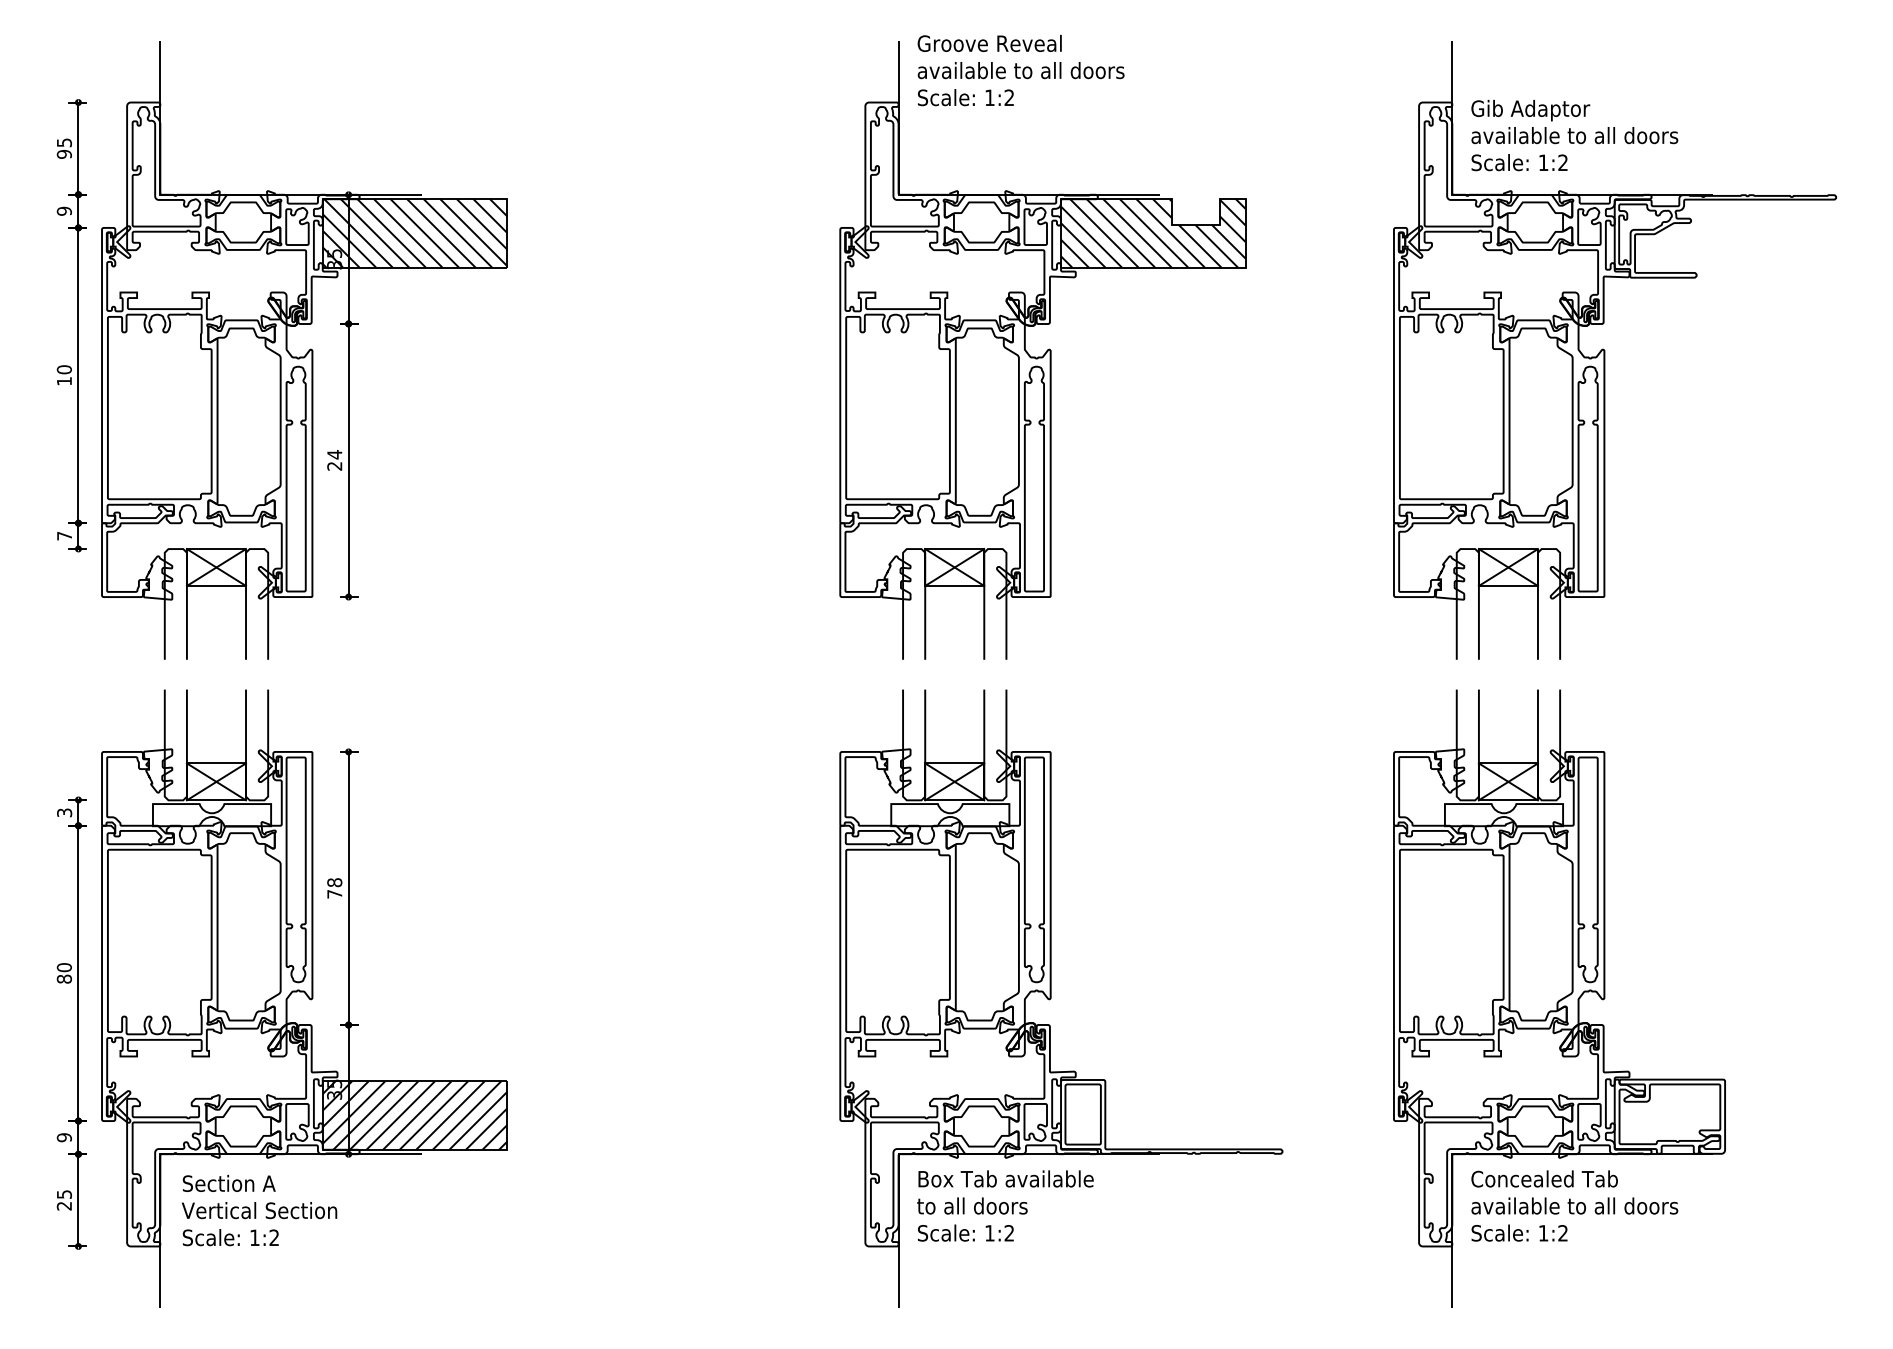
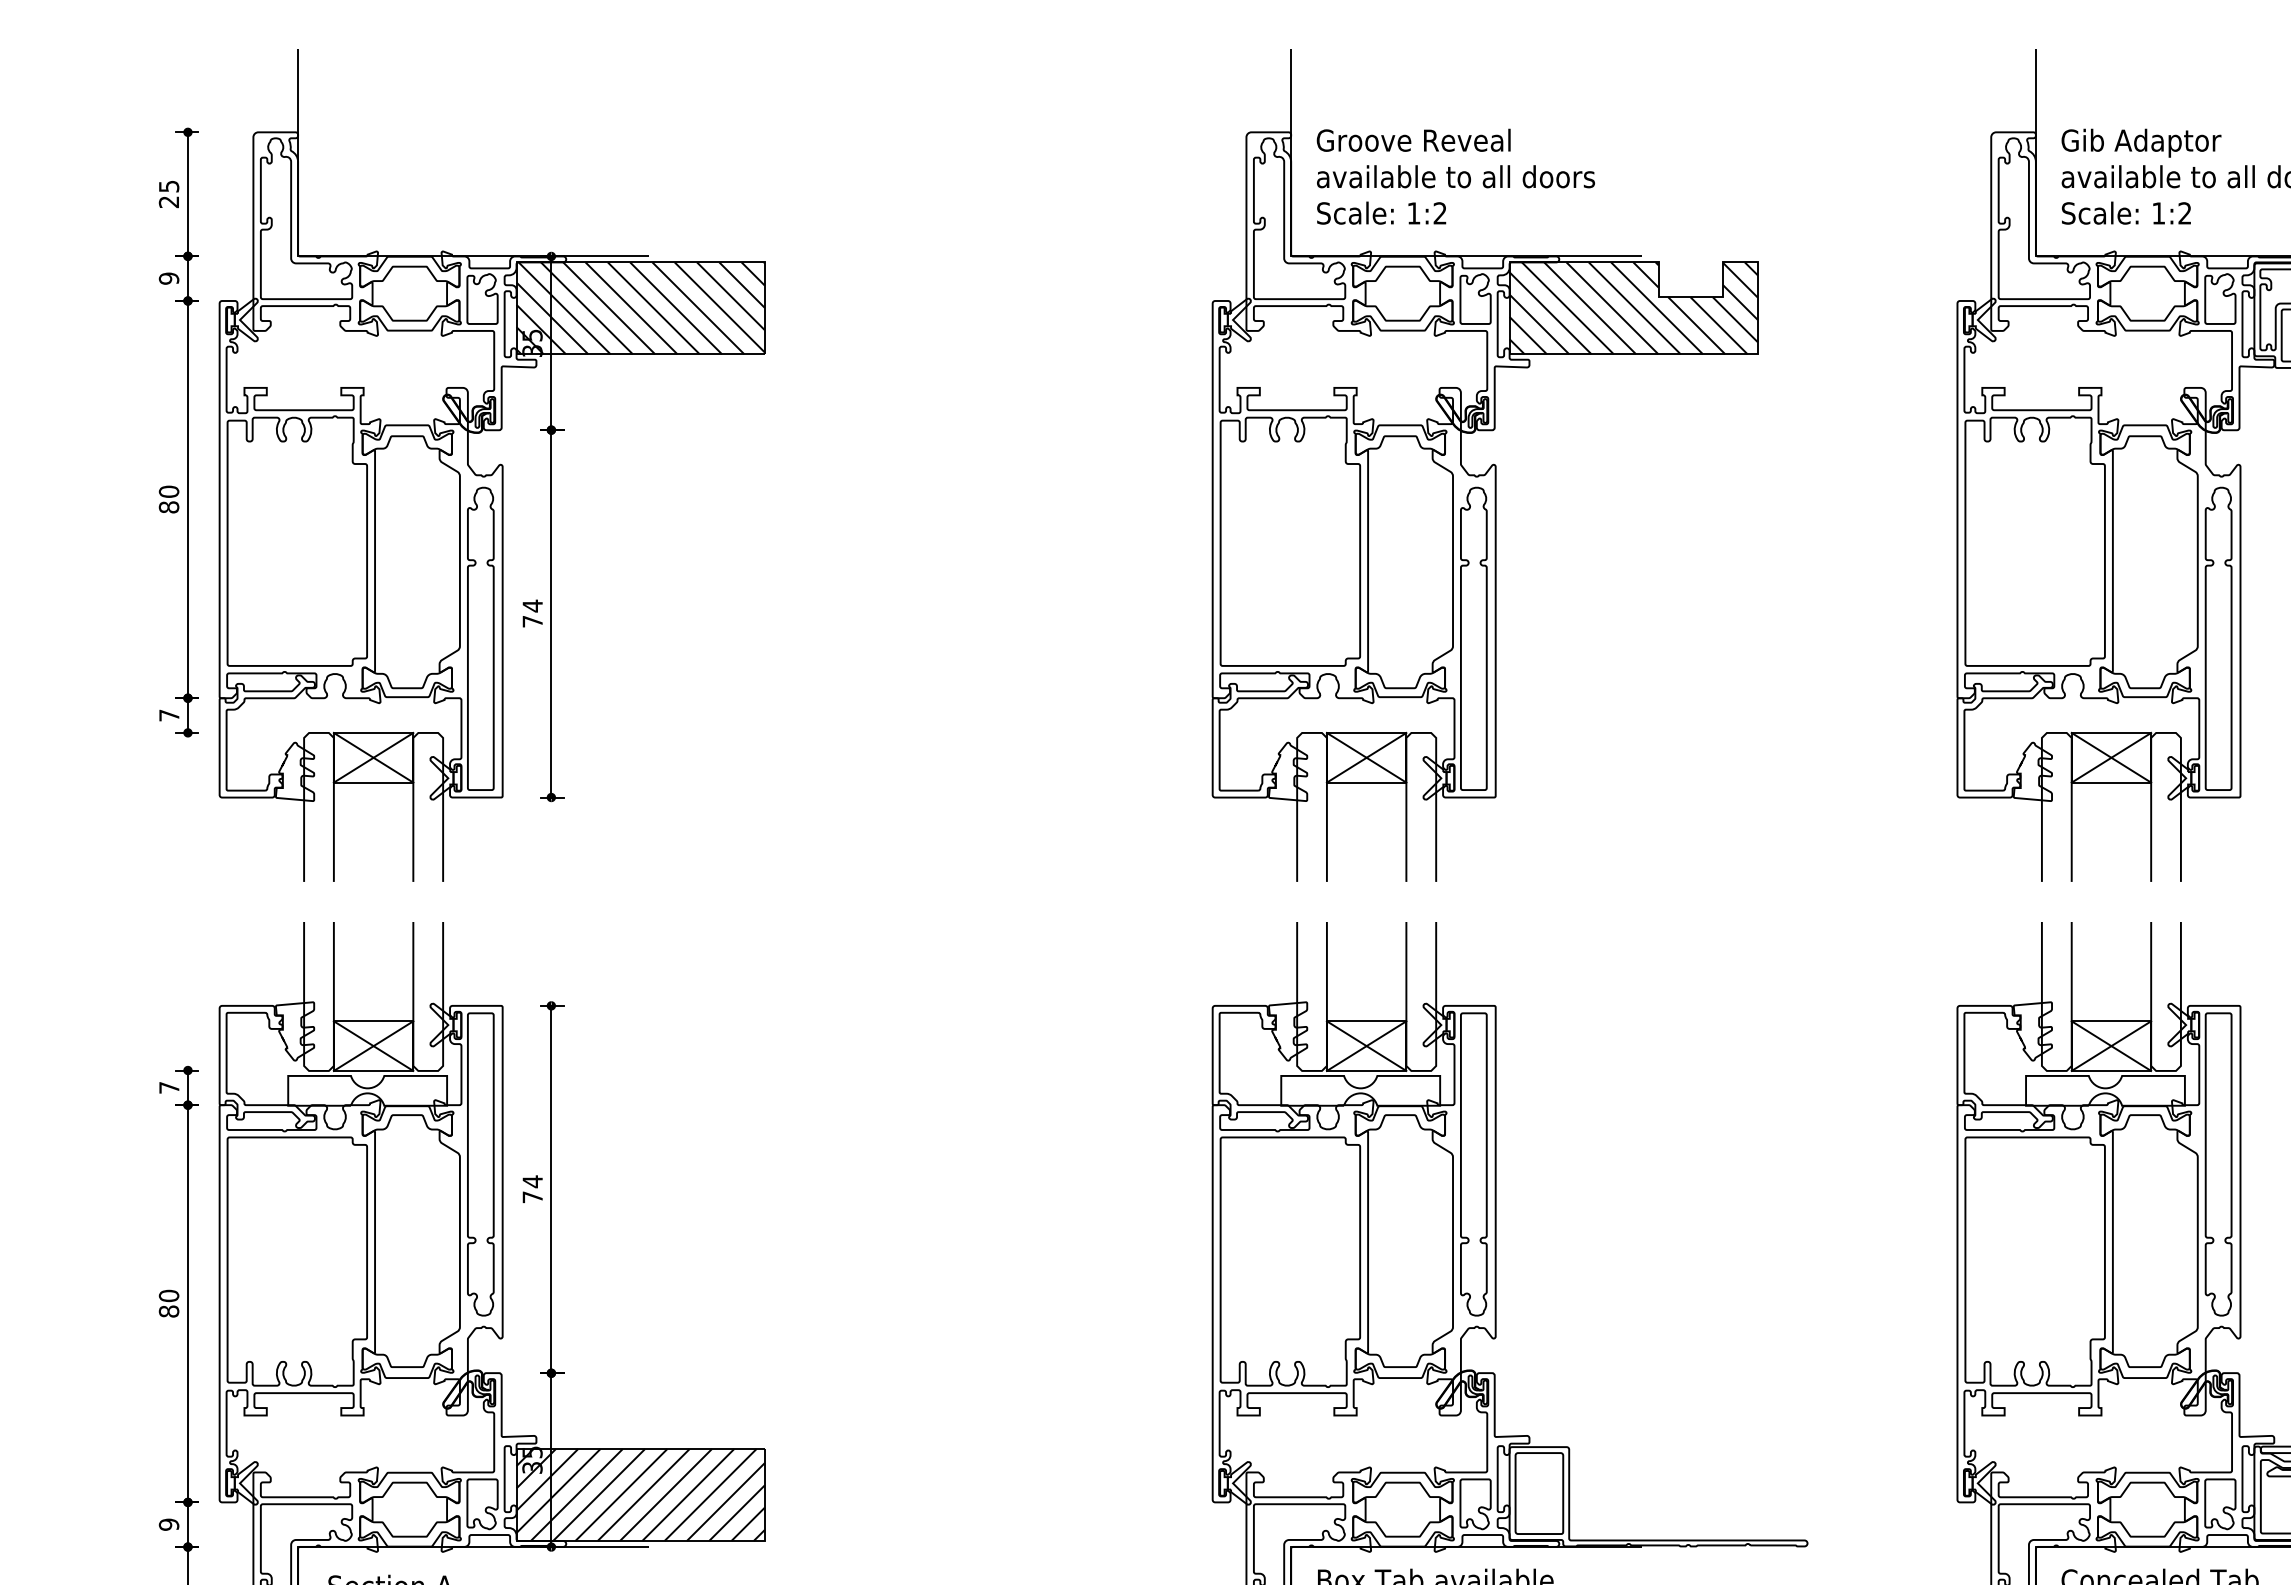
text: (1020, 70) -> (1455, 176), moved
text: (64, 154) -> (169, 202), 95 -> 25
text: (63, 380) -> (167, 506), 10 -> 80
text: (334, 466) -> (532, 621), 24 -> 74
text: (64, 812) -> (169, 1087), 3 -> 7
text: (334, 882) -> (532, 1181), 78 -> 74

